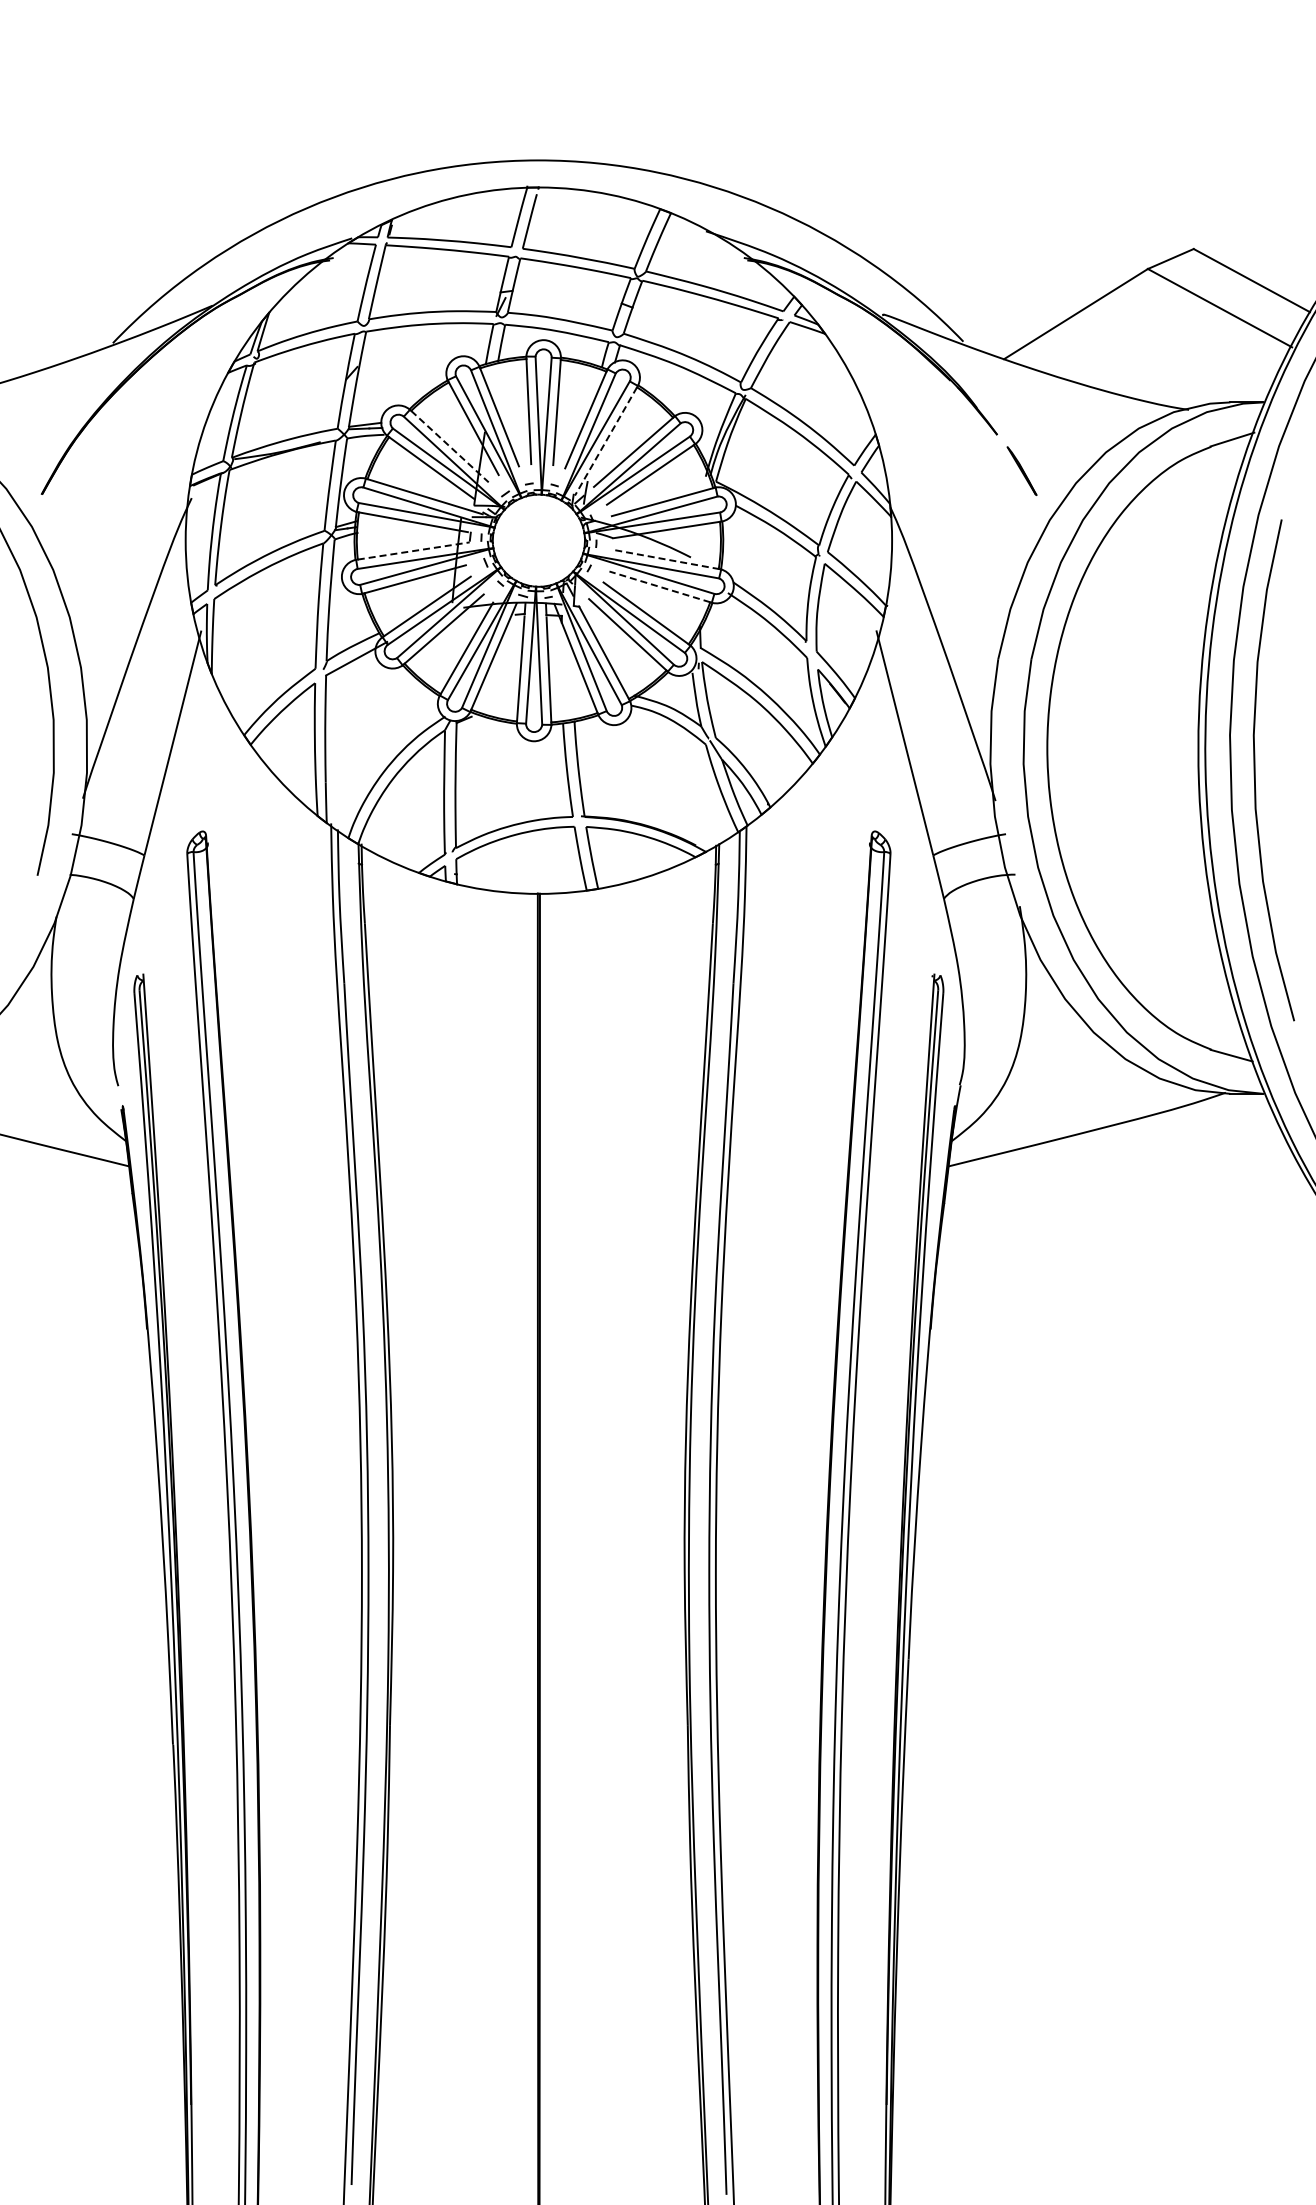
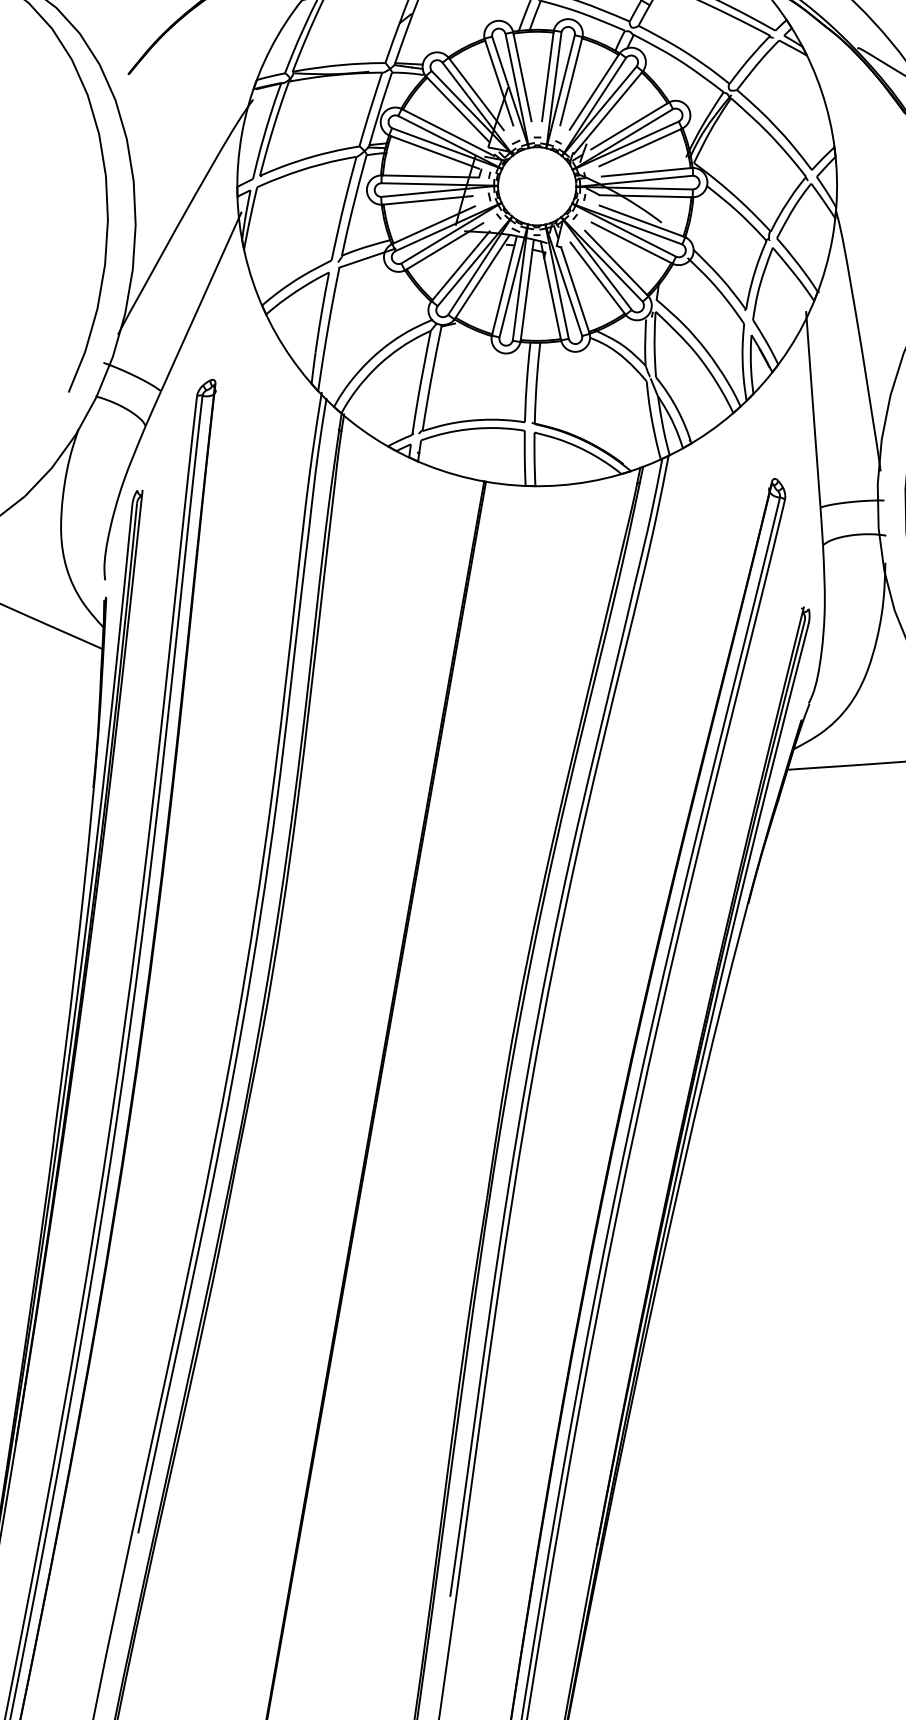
line: (605, 441) -> (607, 113), dashed -> solid
line: (449, 446) -> (476, 94), dashed -> solid
line: (413, 551) -> (430, 176), dashed -> solid
line: (667, 559) -> (641, 220), dashed -> solid
line: (659, 586) -> (631, 242), dashed -> solid

